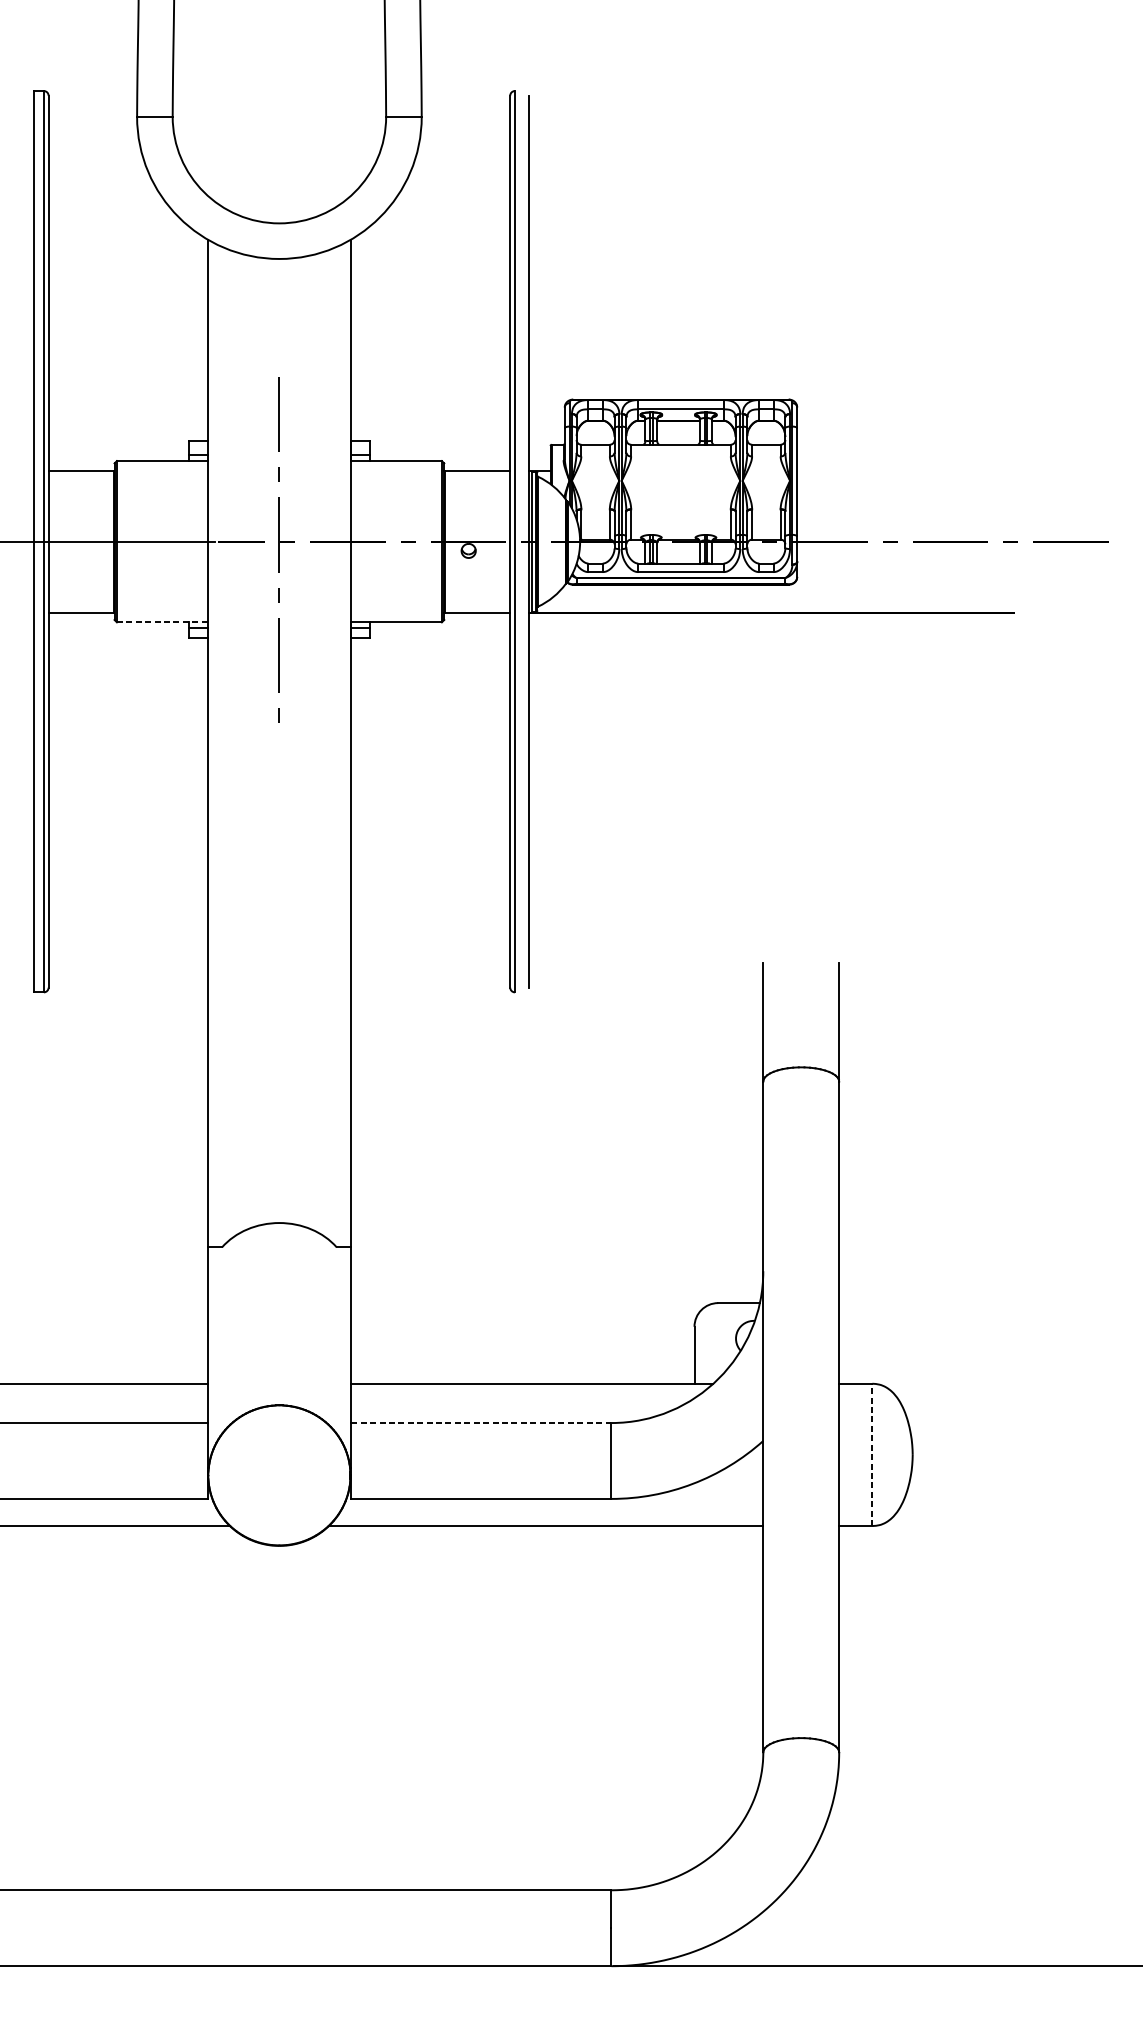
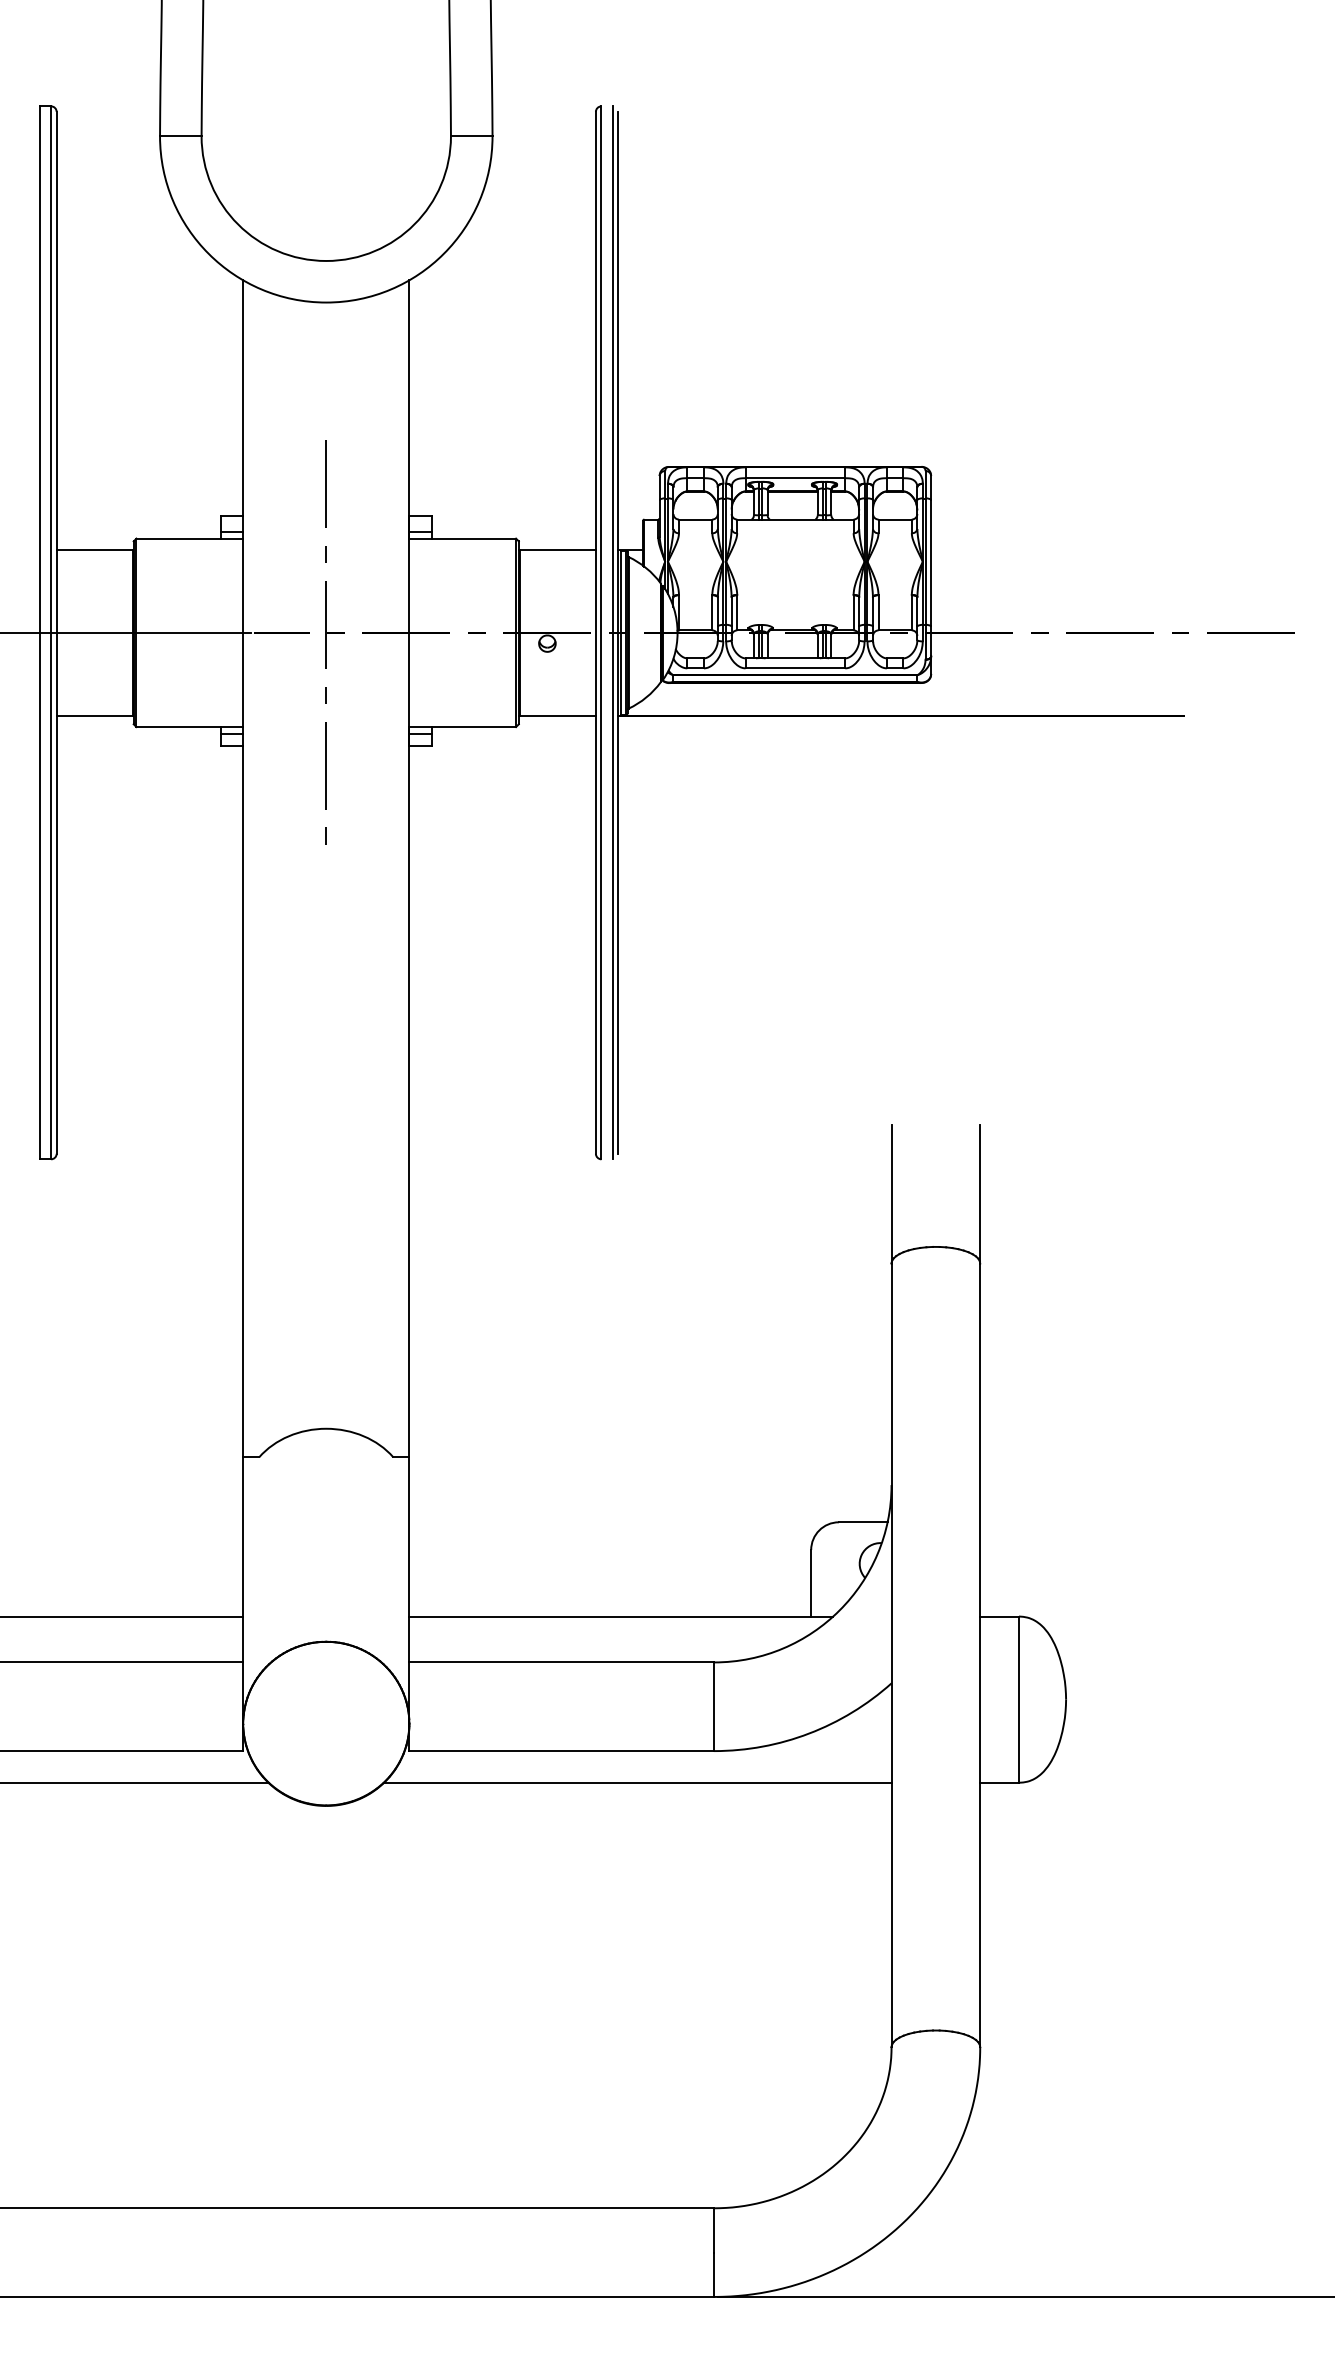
line: (524, 541) -> (612, 632), added
line: (163, 622) -> (190, 727), dashed -> solid
line: (480, 1423) -> (561, 1662), dashed -> solid
line: (872, 1454) -> (1019, 1699), dashed -> solid

